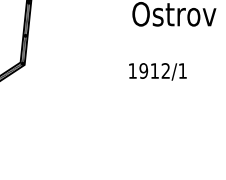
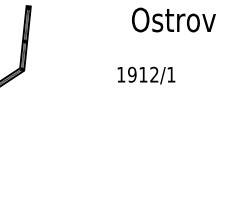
text: (157, 71) -> (146, 75), moved

